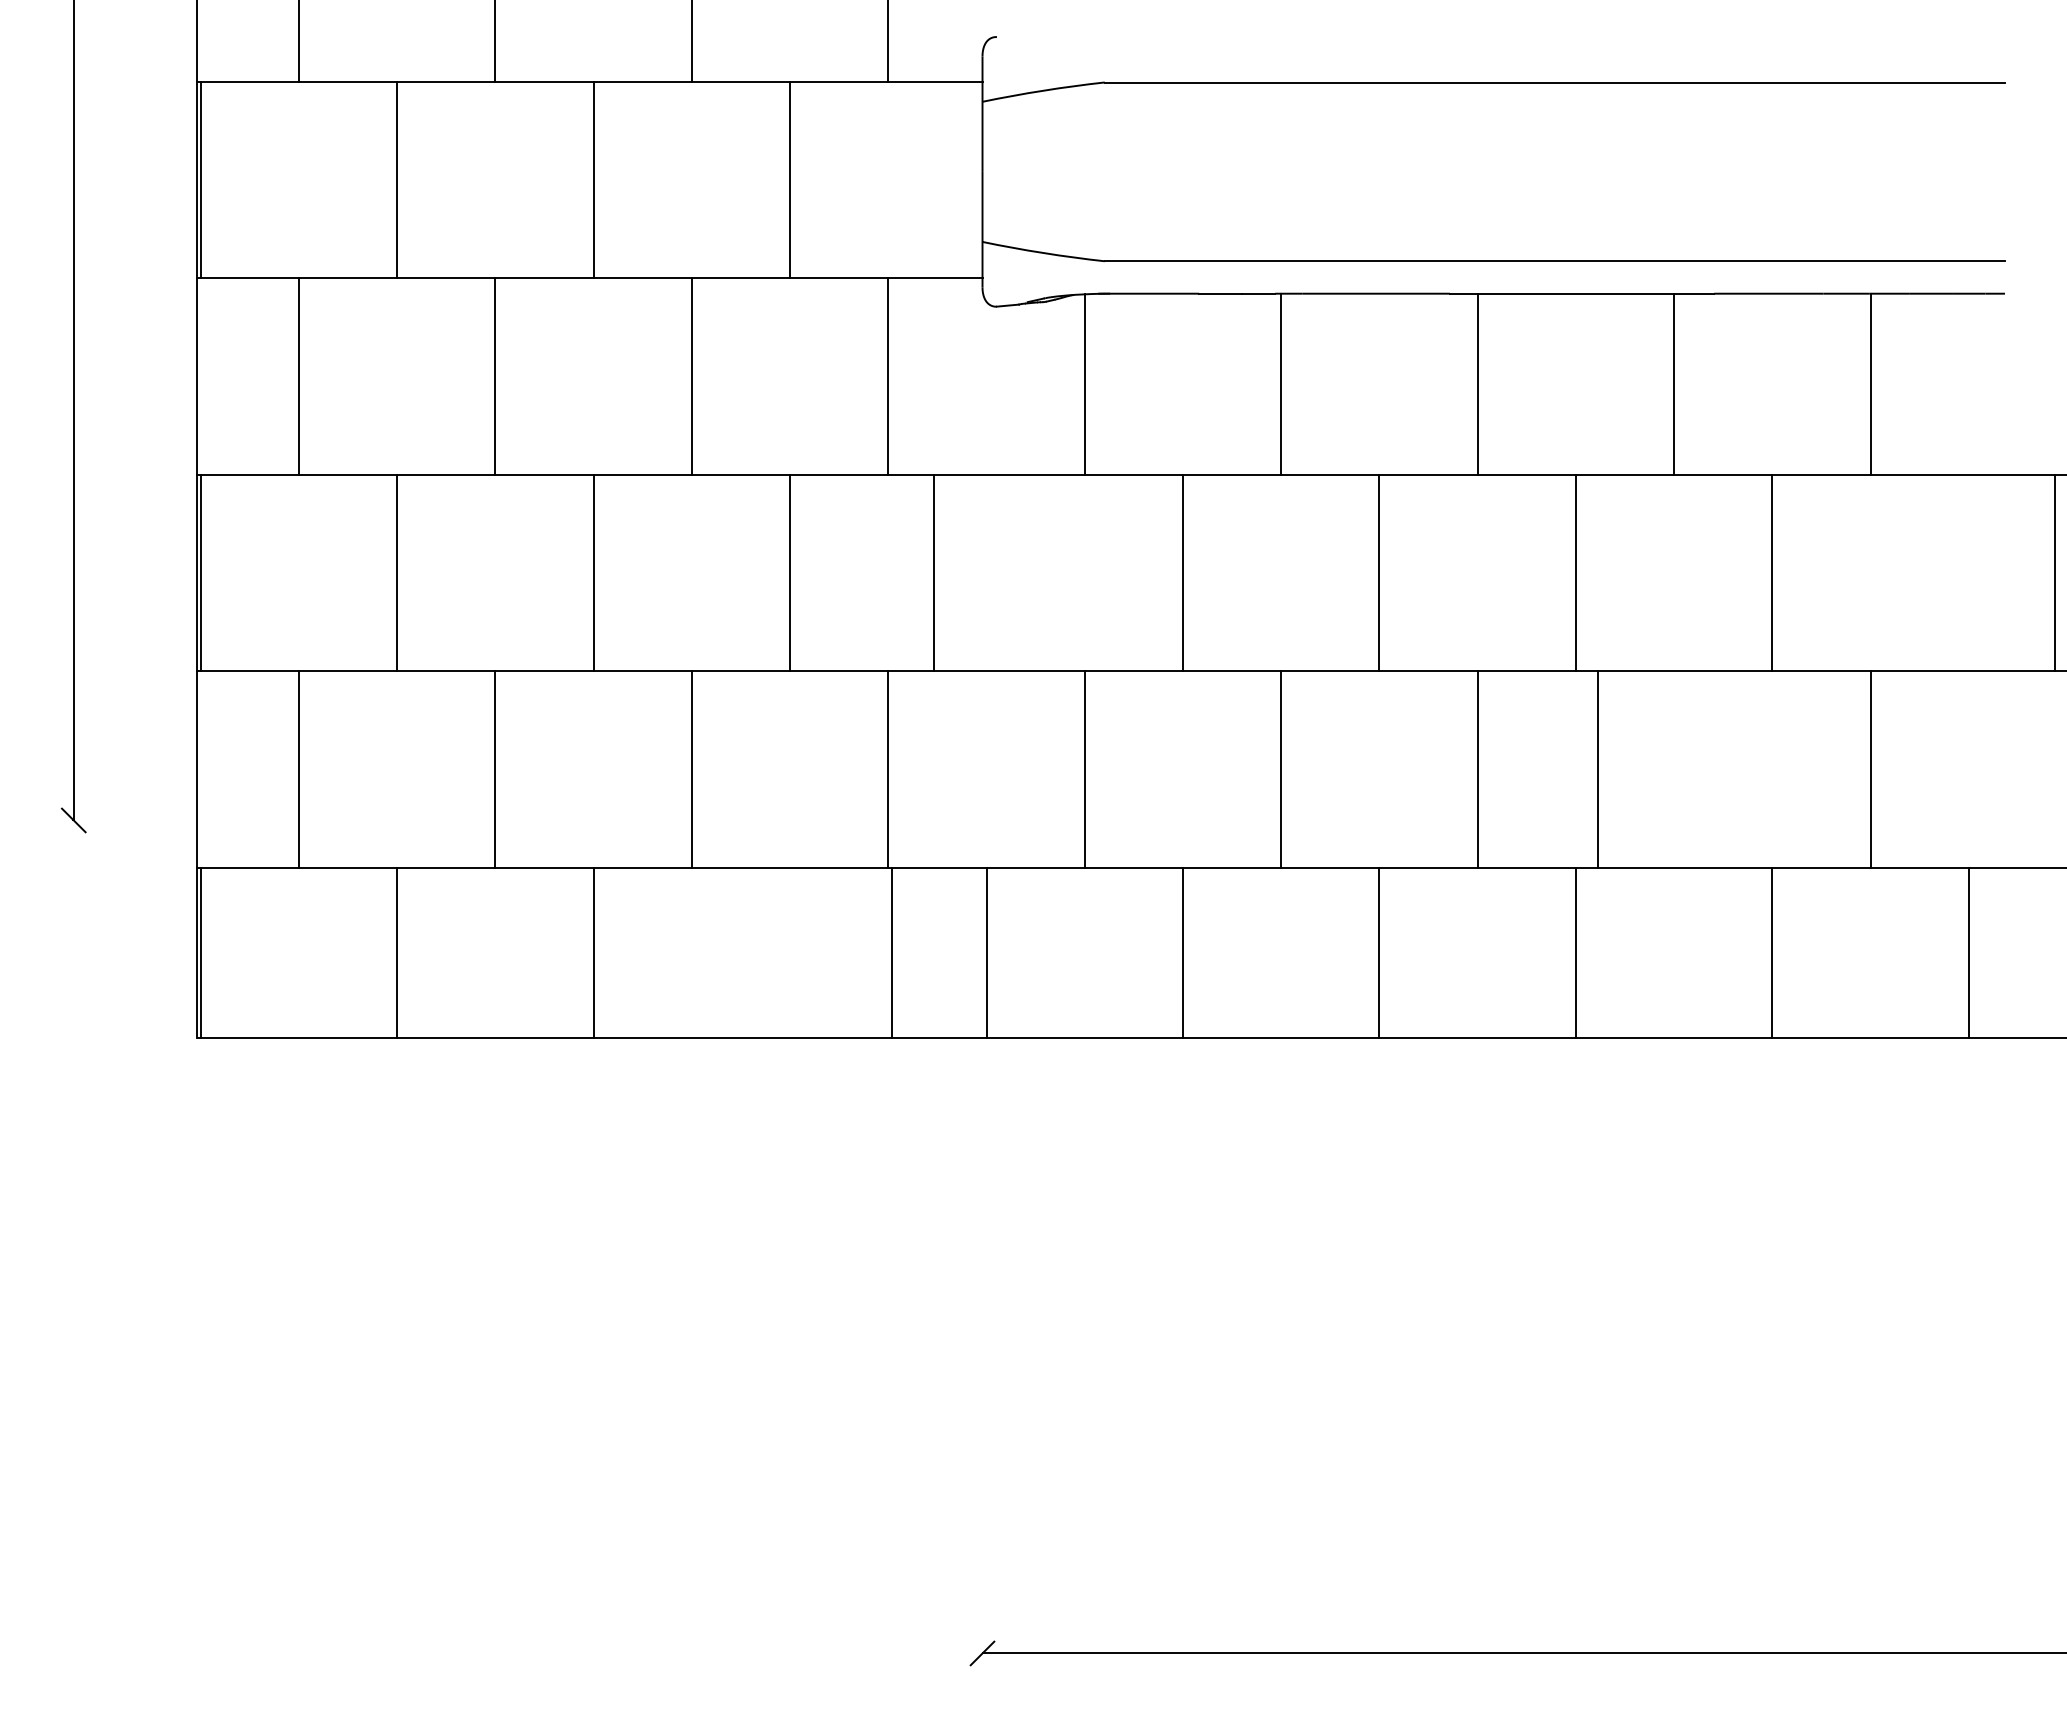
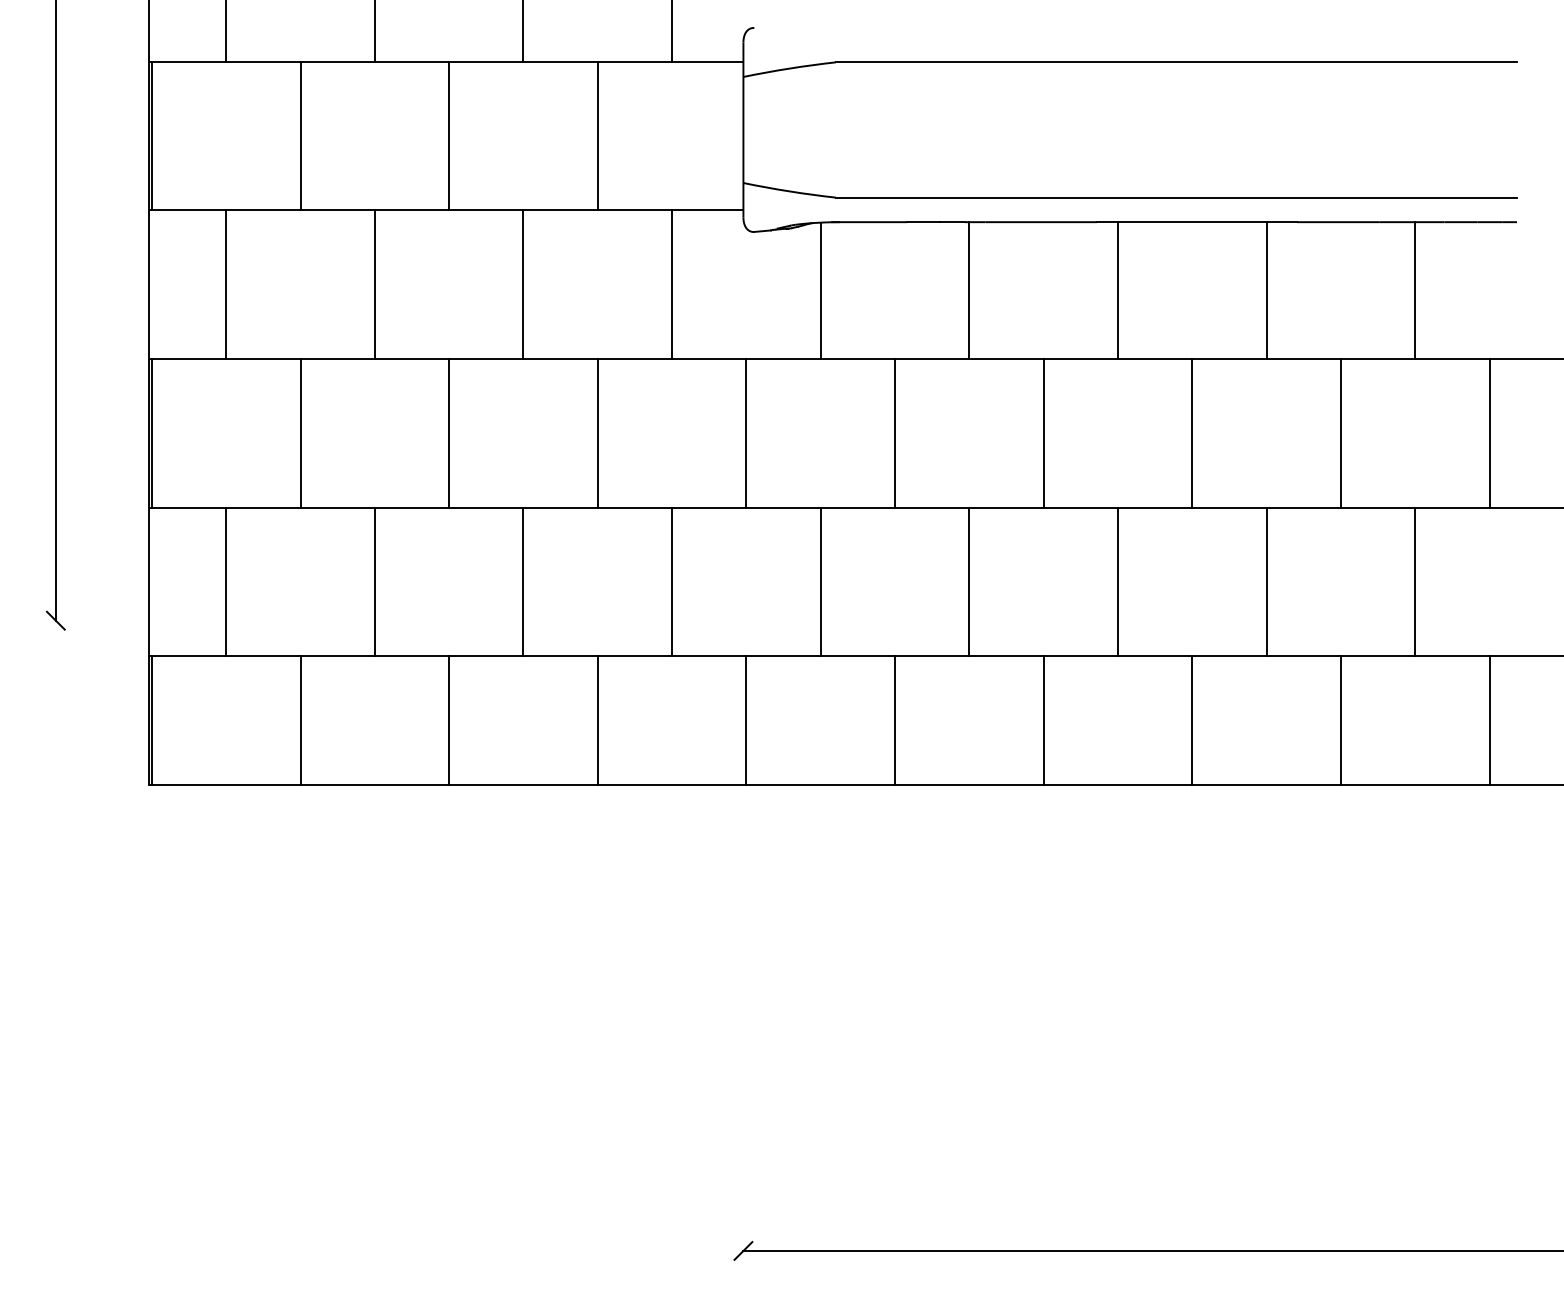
line: (933, 572) -> (746, 433), moved
line: (2054, 572) -> (1489, 433), moved
line: (1598, 769) -> (1266, 582), moved
line: (892, 952) -> (598, 720), moved

